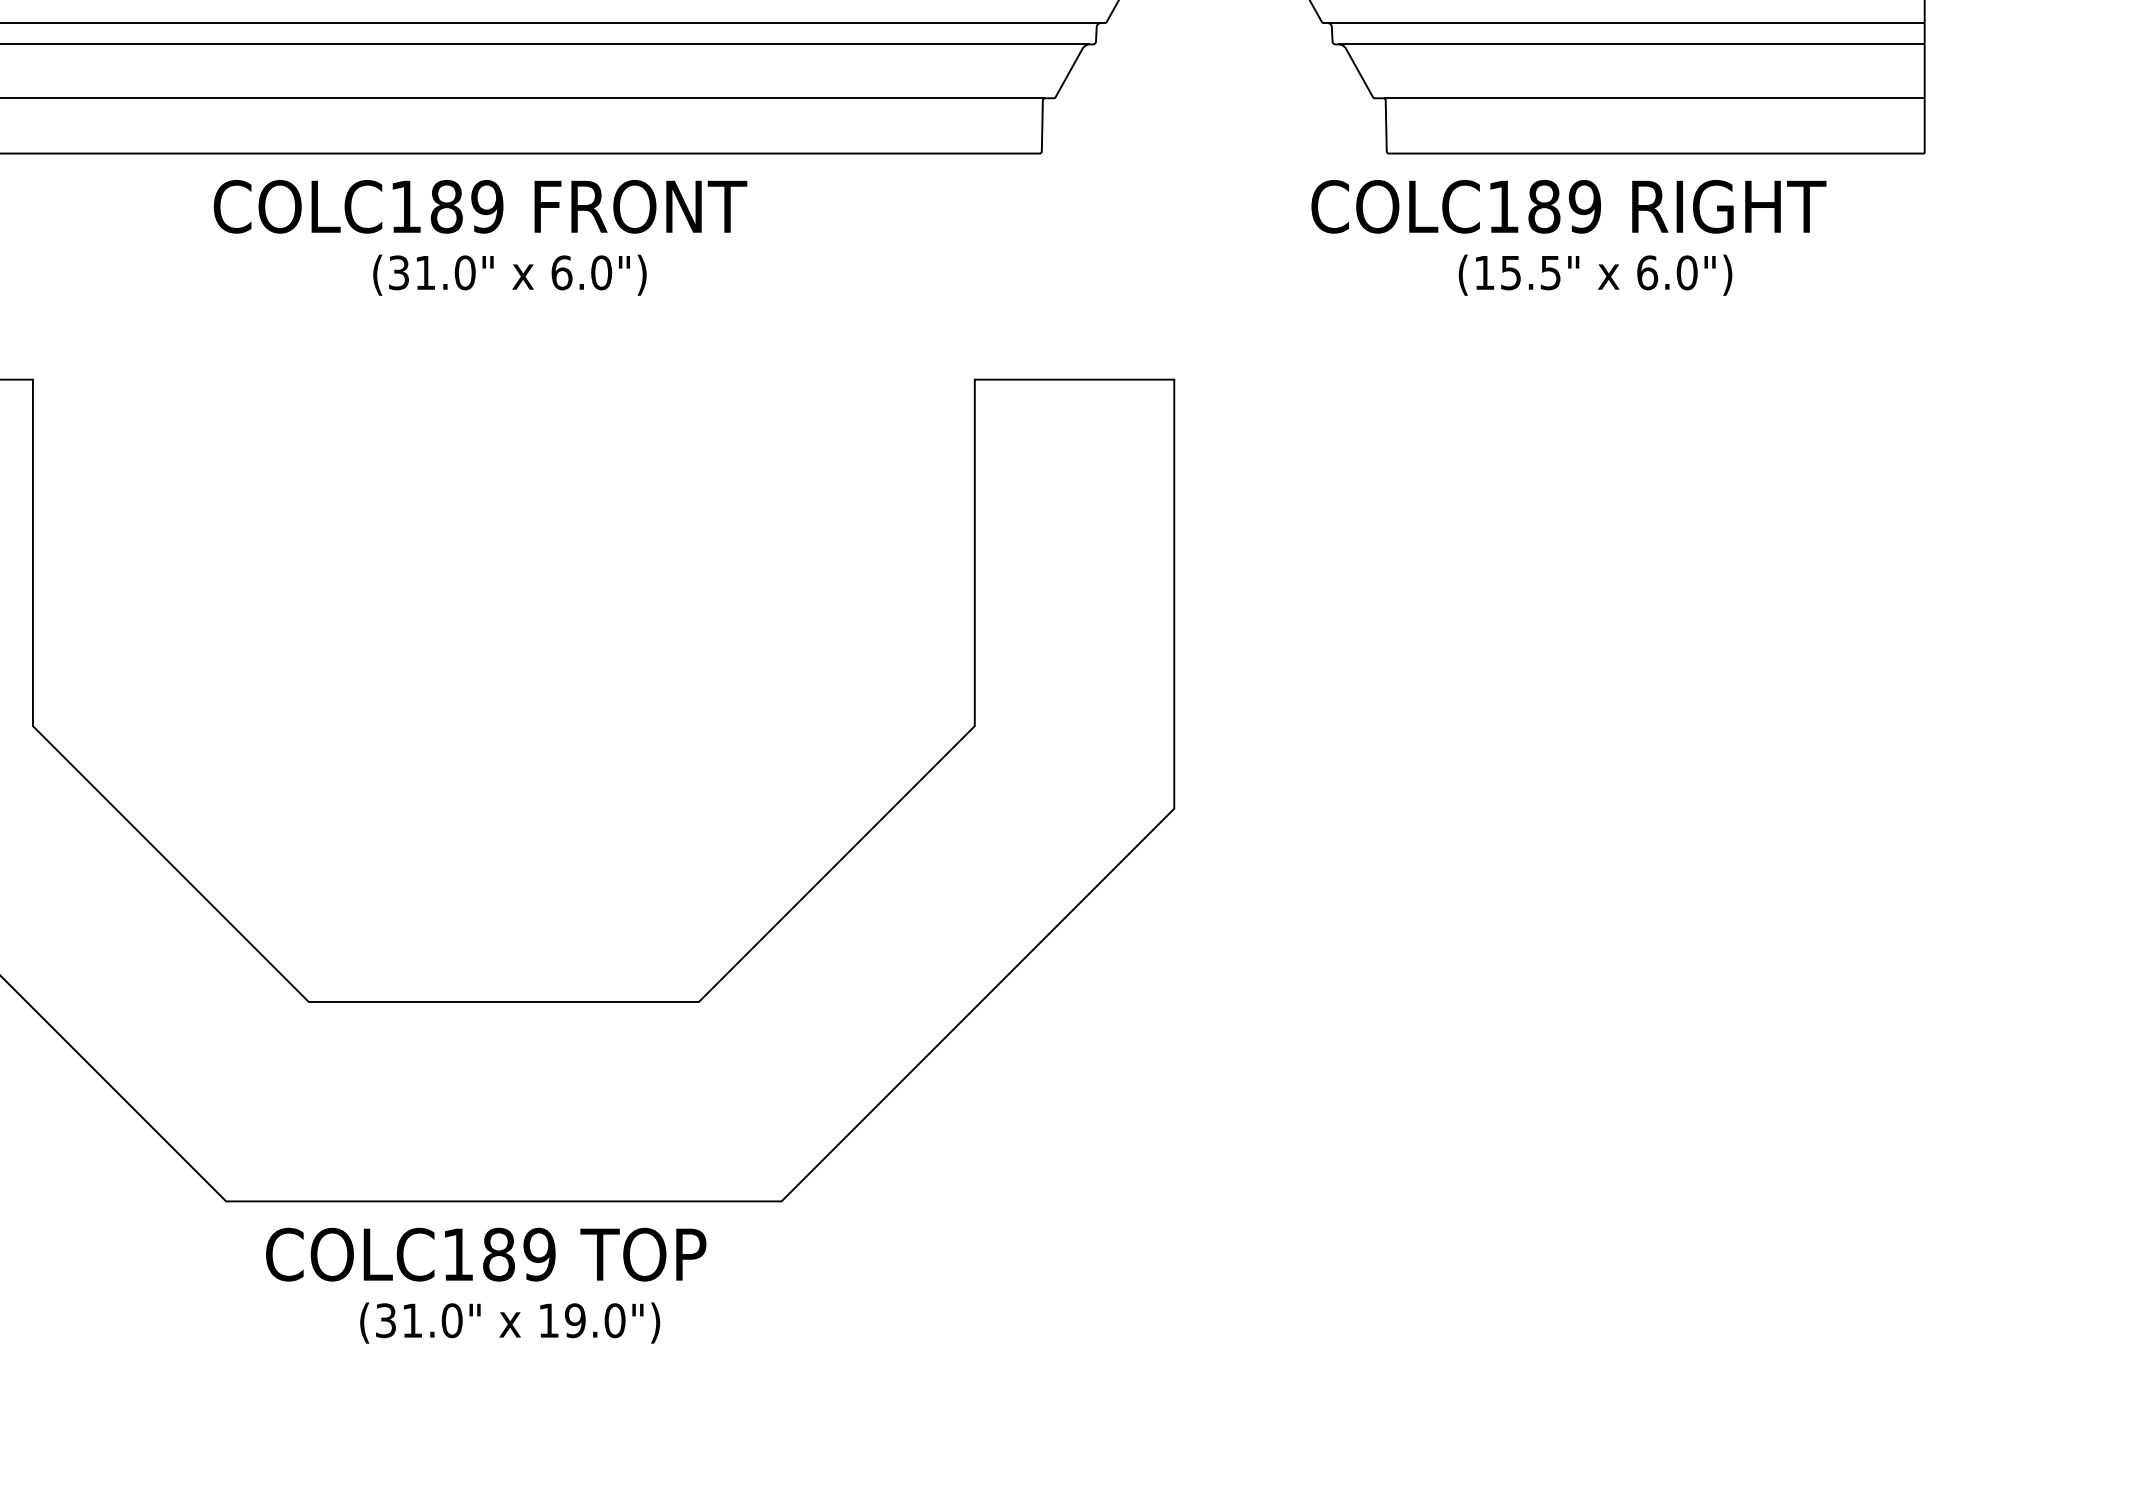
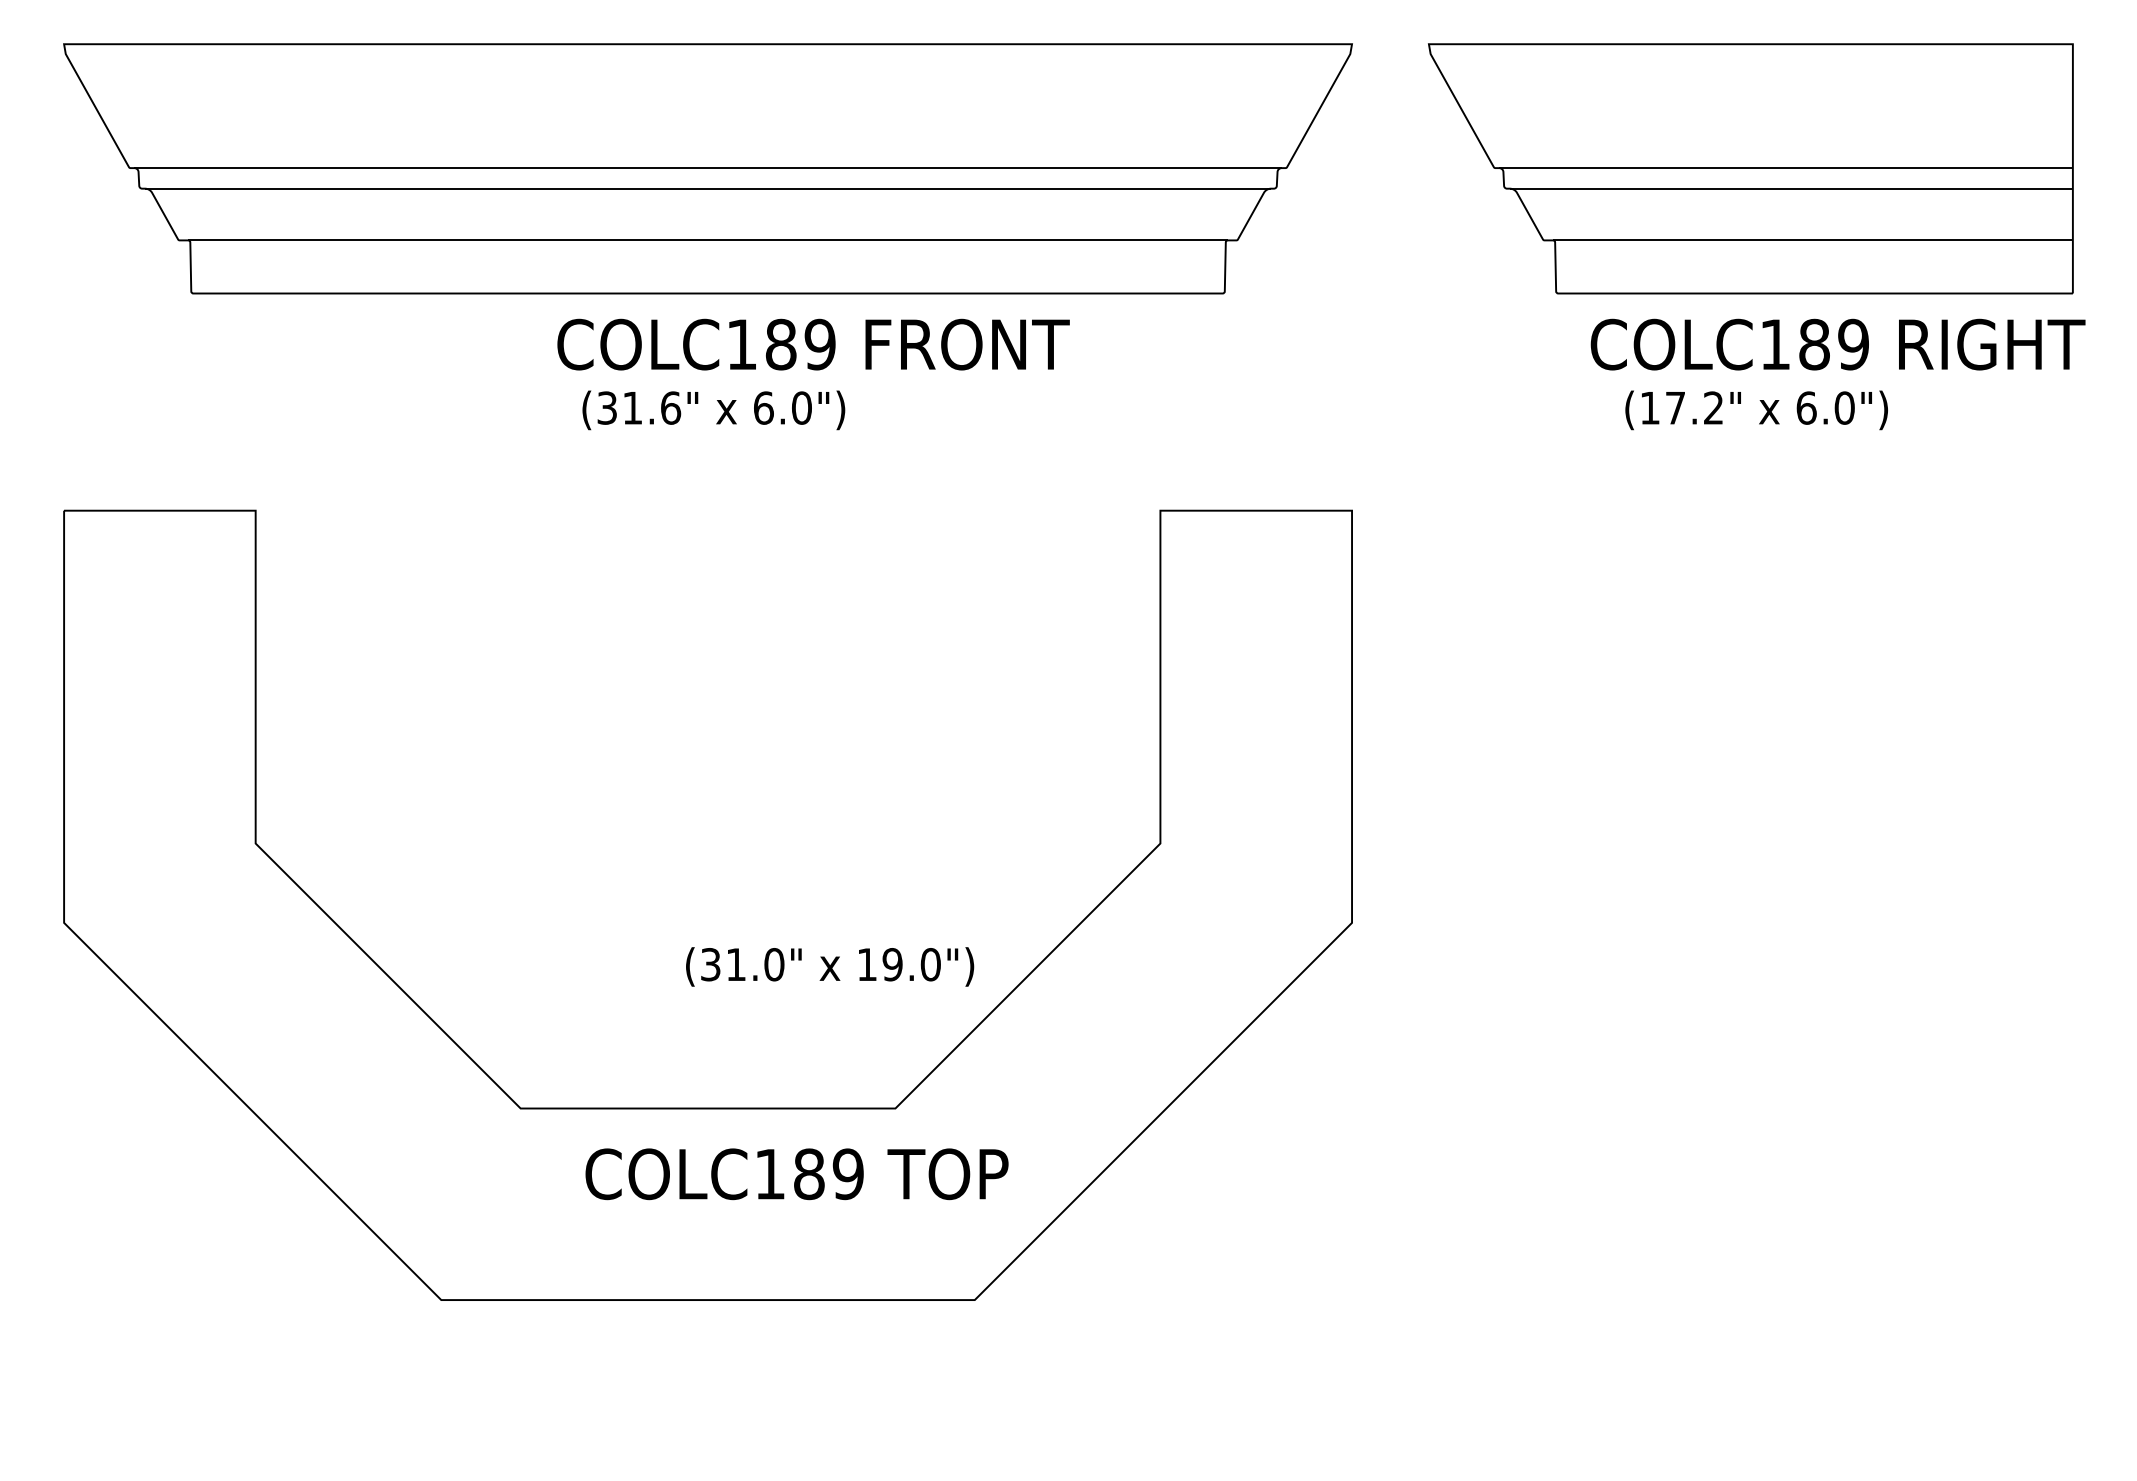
text: (480, 206) -> (813, 344), moved
text: (1568, 206) -> (1837, 344), moved
text: (465, 272) -> (671, 407), (31.0" -> (31.6"
text: (1530, 272) -> (1694, 407), (15.5" -> (17.2"
text: (485, 1254) -> (796, 1174), moved
text: (510, 1322) -> (830, 966), moved

